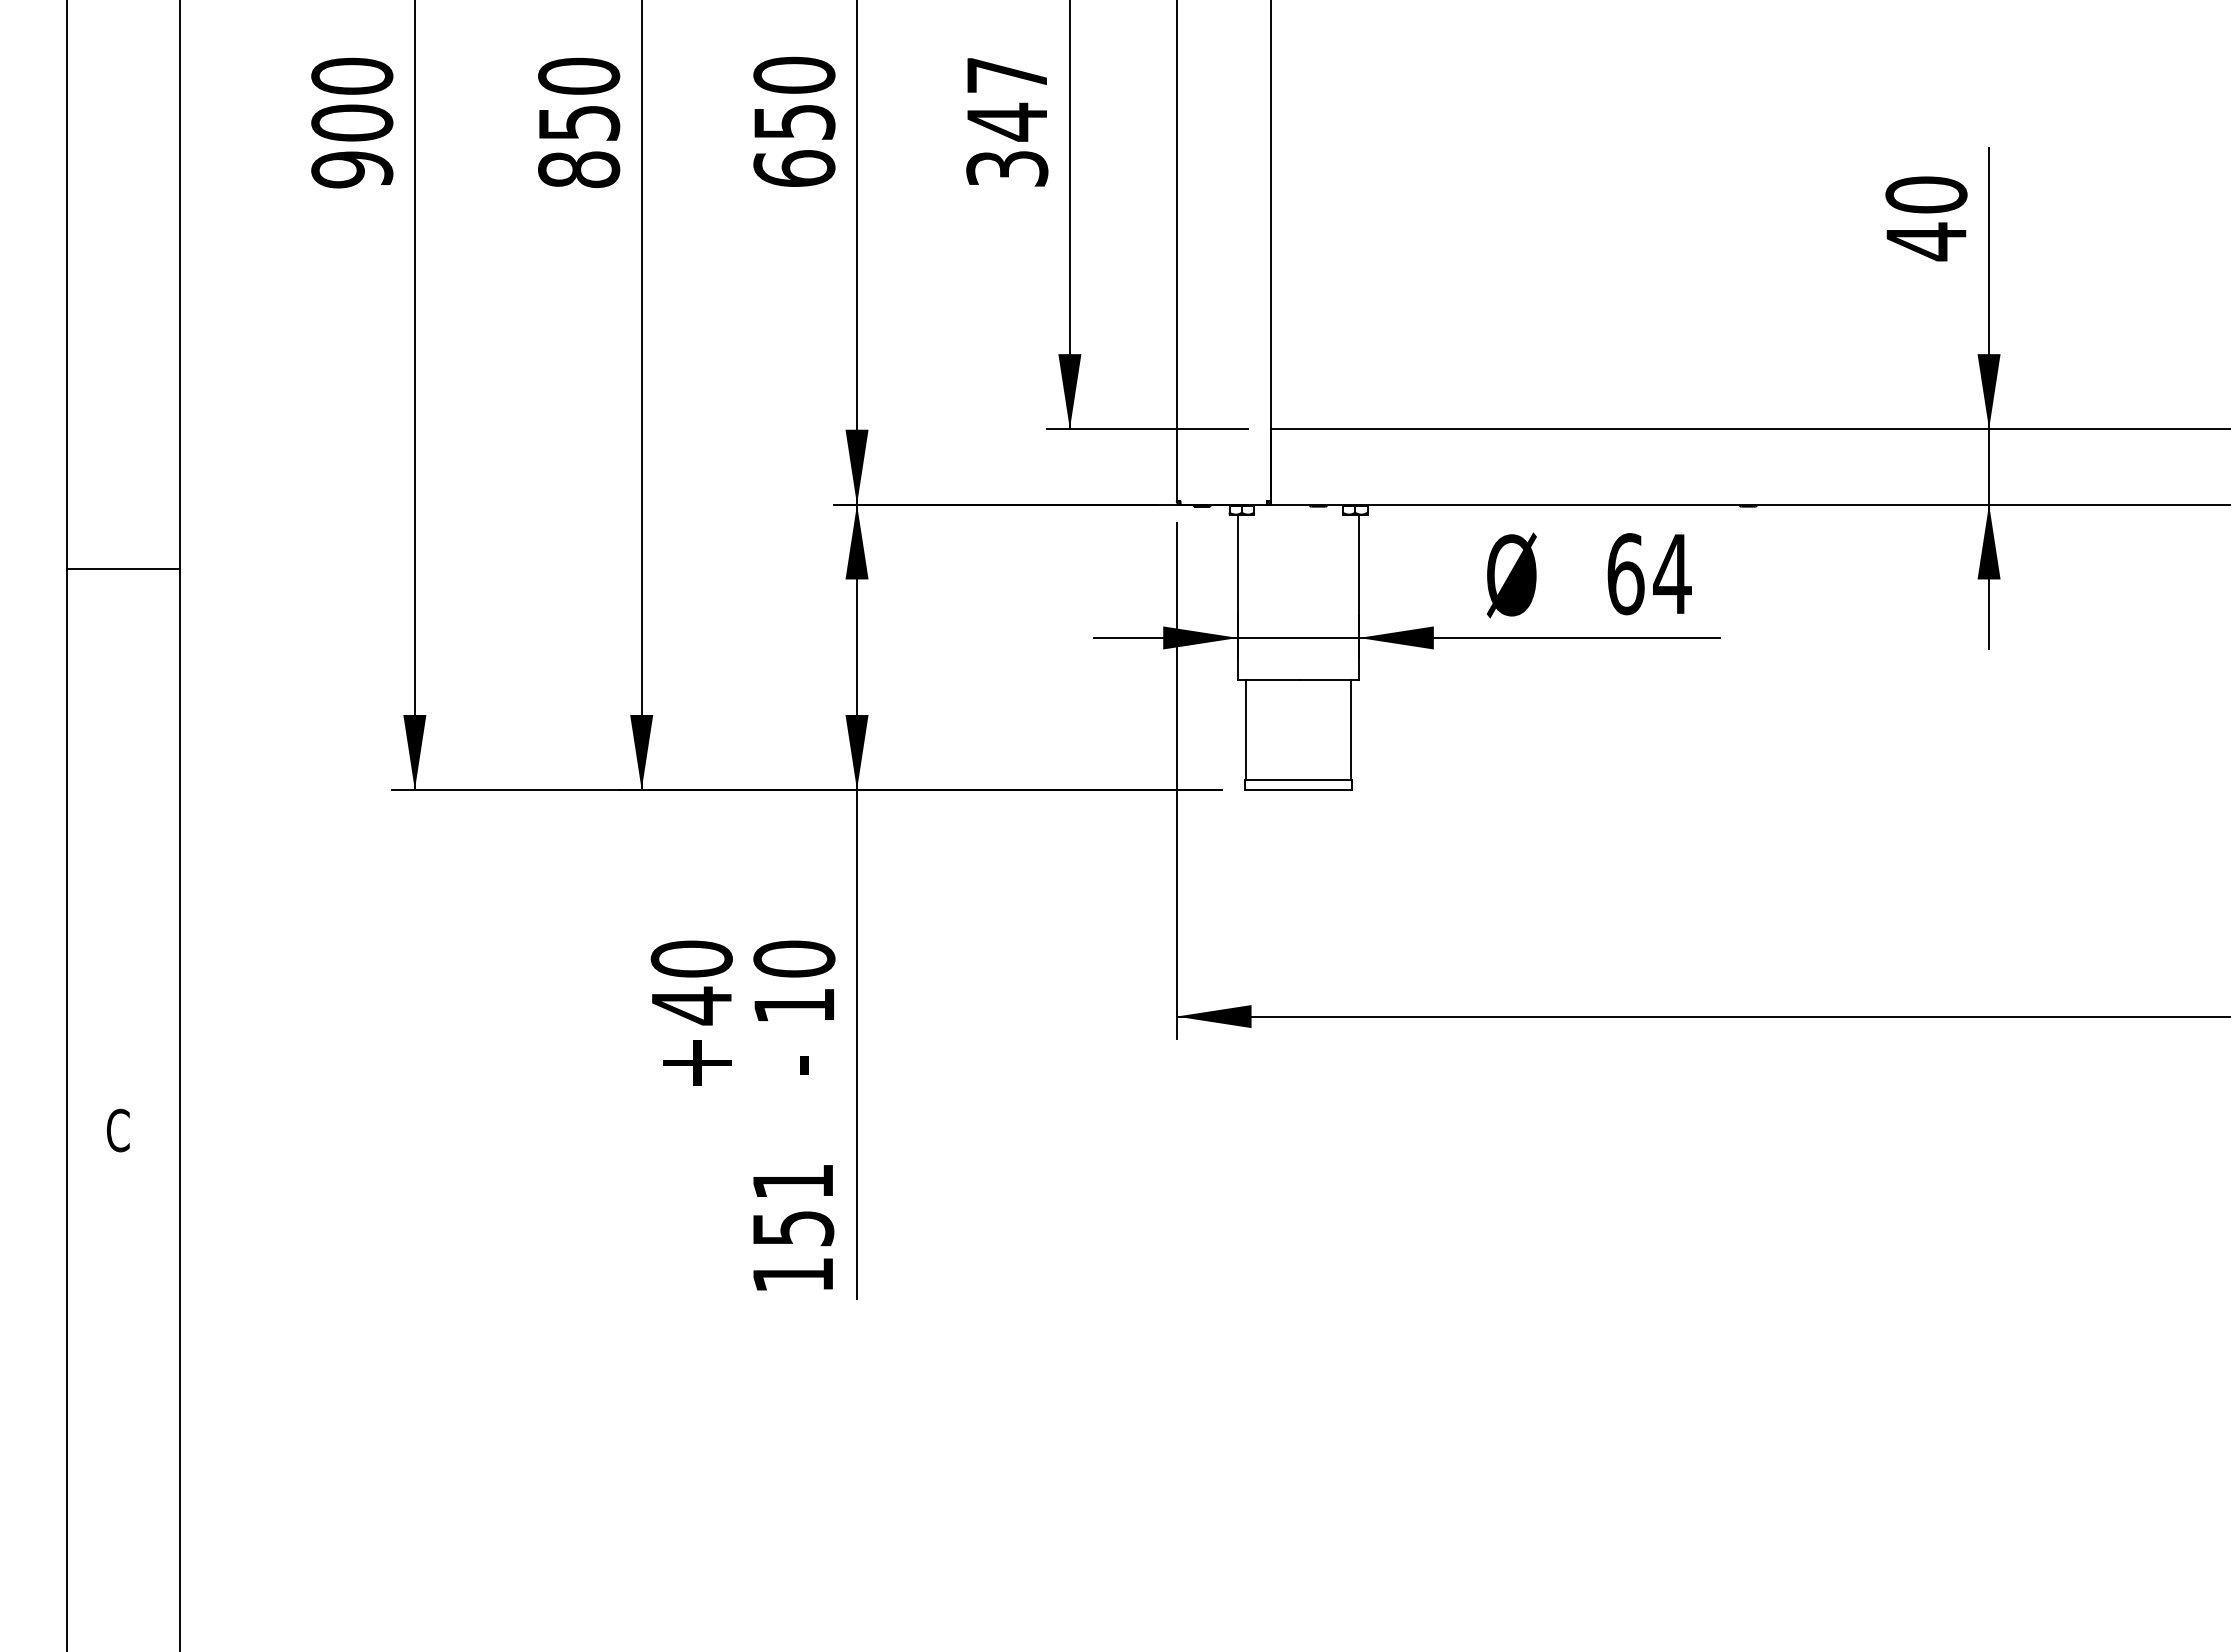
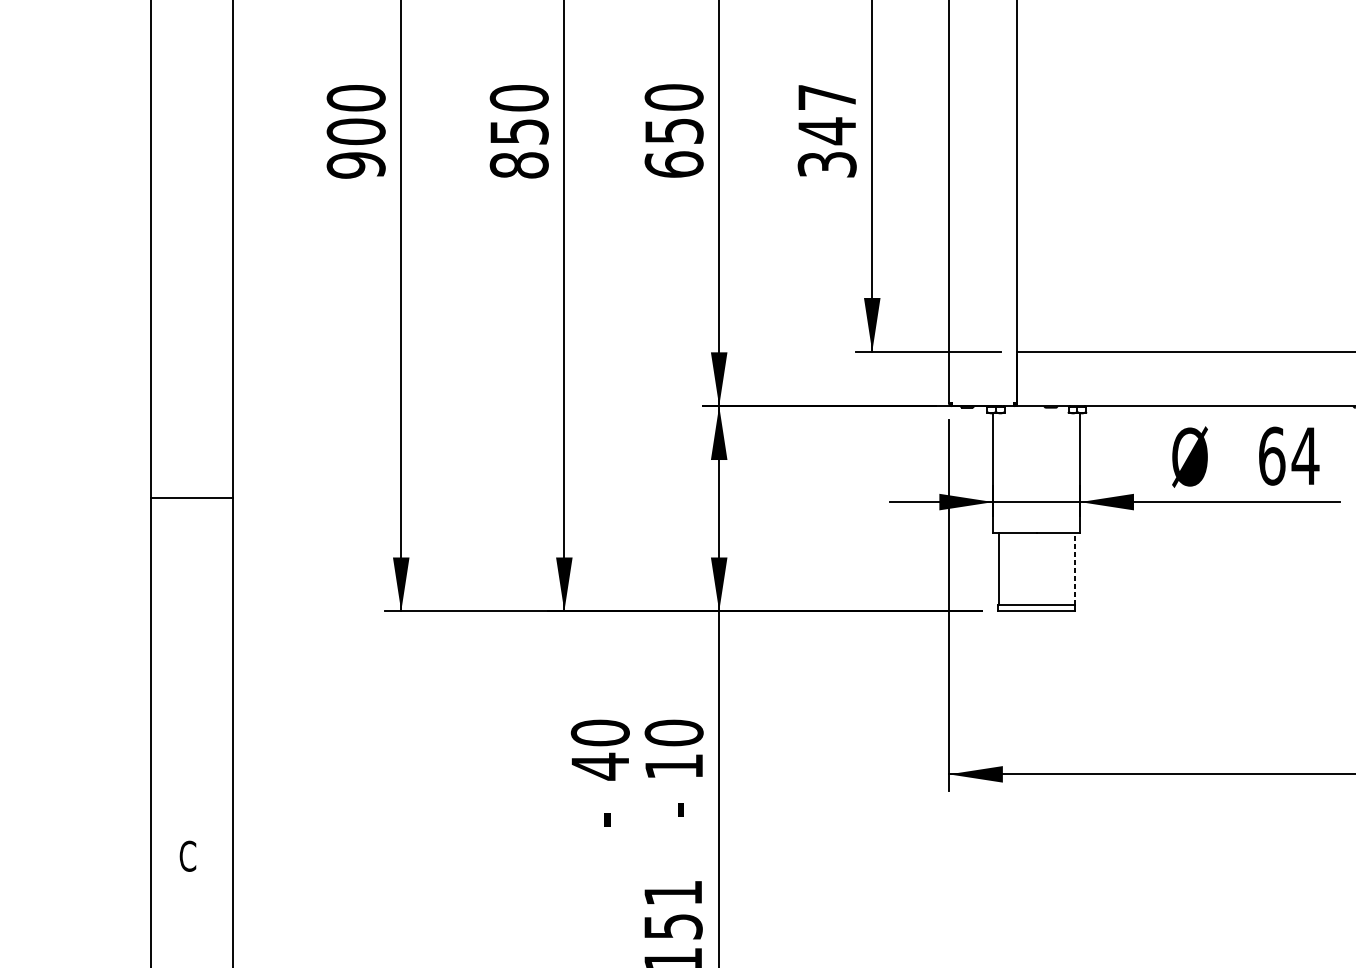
line: (123, 569) -> (191, 498), moved
line: (1351, 729) -> (1074, 567), solid -> dashed
text: (697, 1064) -> (604, 808), + -> -

